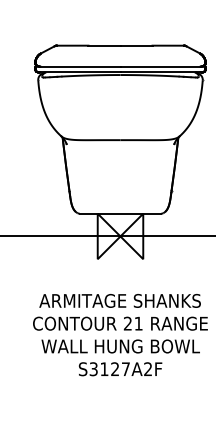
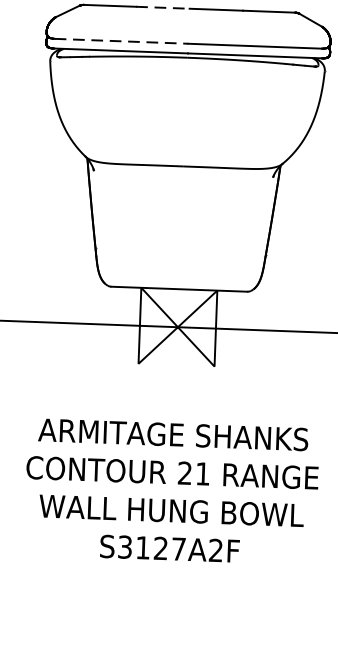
line: (104, 45) -> (162, 7), solid -> dashed
line: (80, 66) -> (121, 41), solid -> dashed

